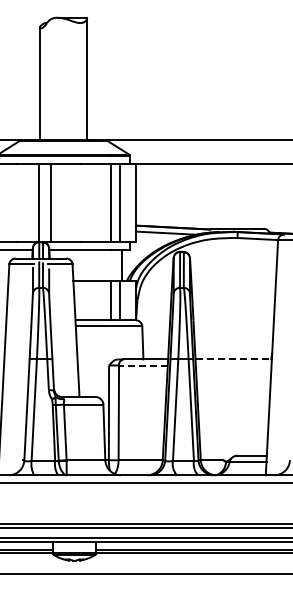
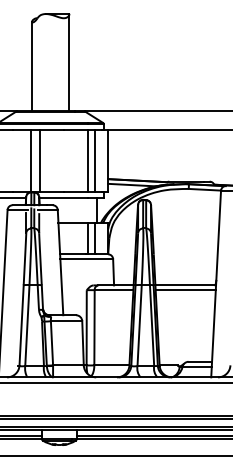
line: (234, 359) -> (186, 285), dashed -> solid
line: (142, 365) -> (113, 290), dashed -> solid
line: (233, 365) -> (185, 290), added

